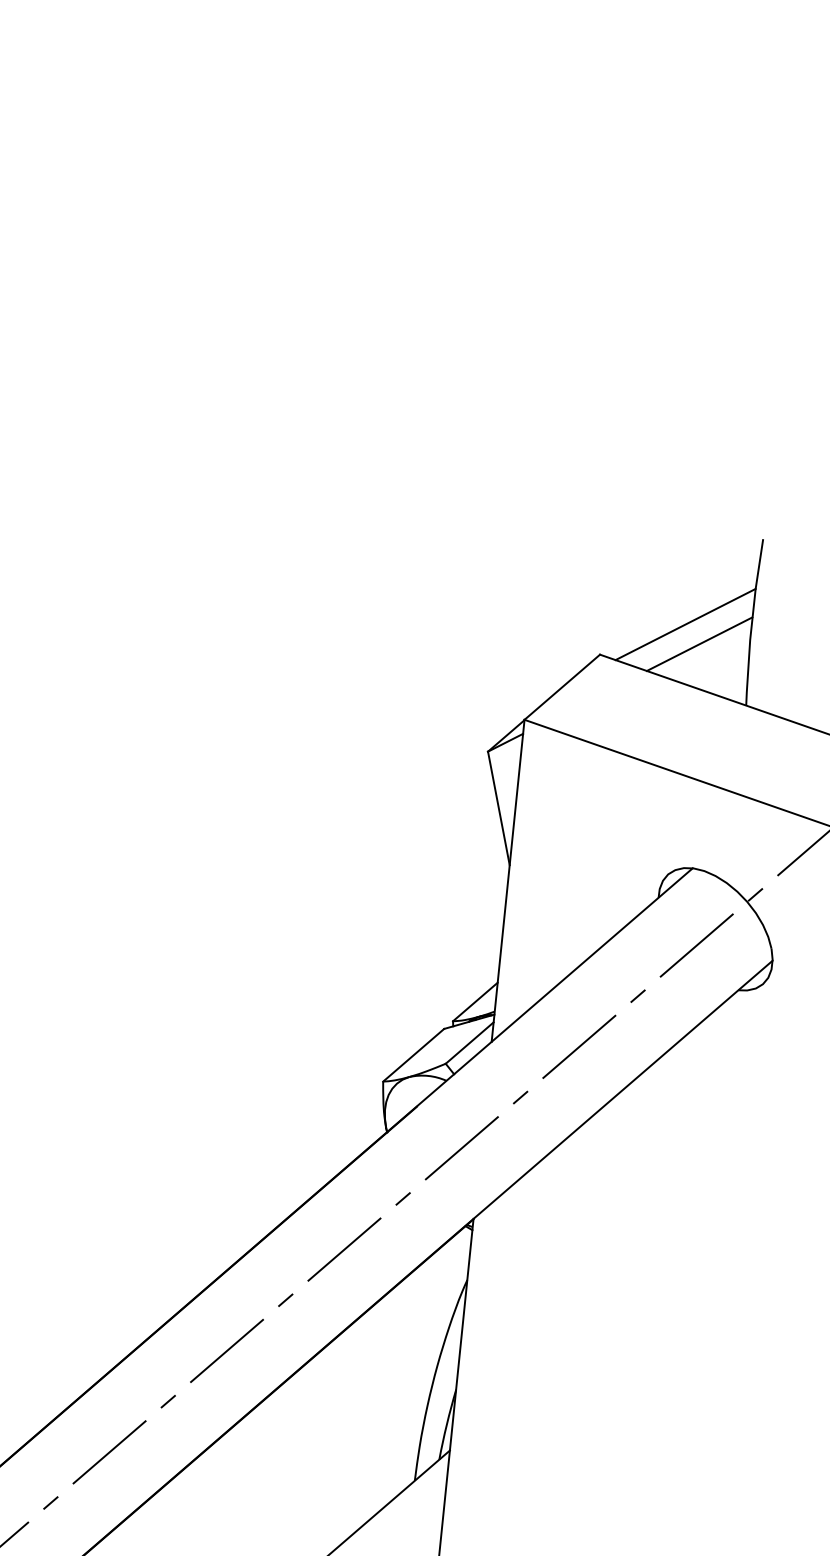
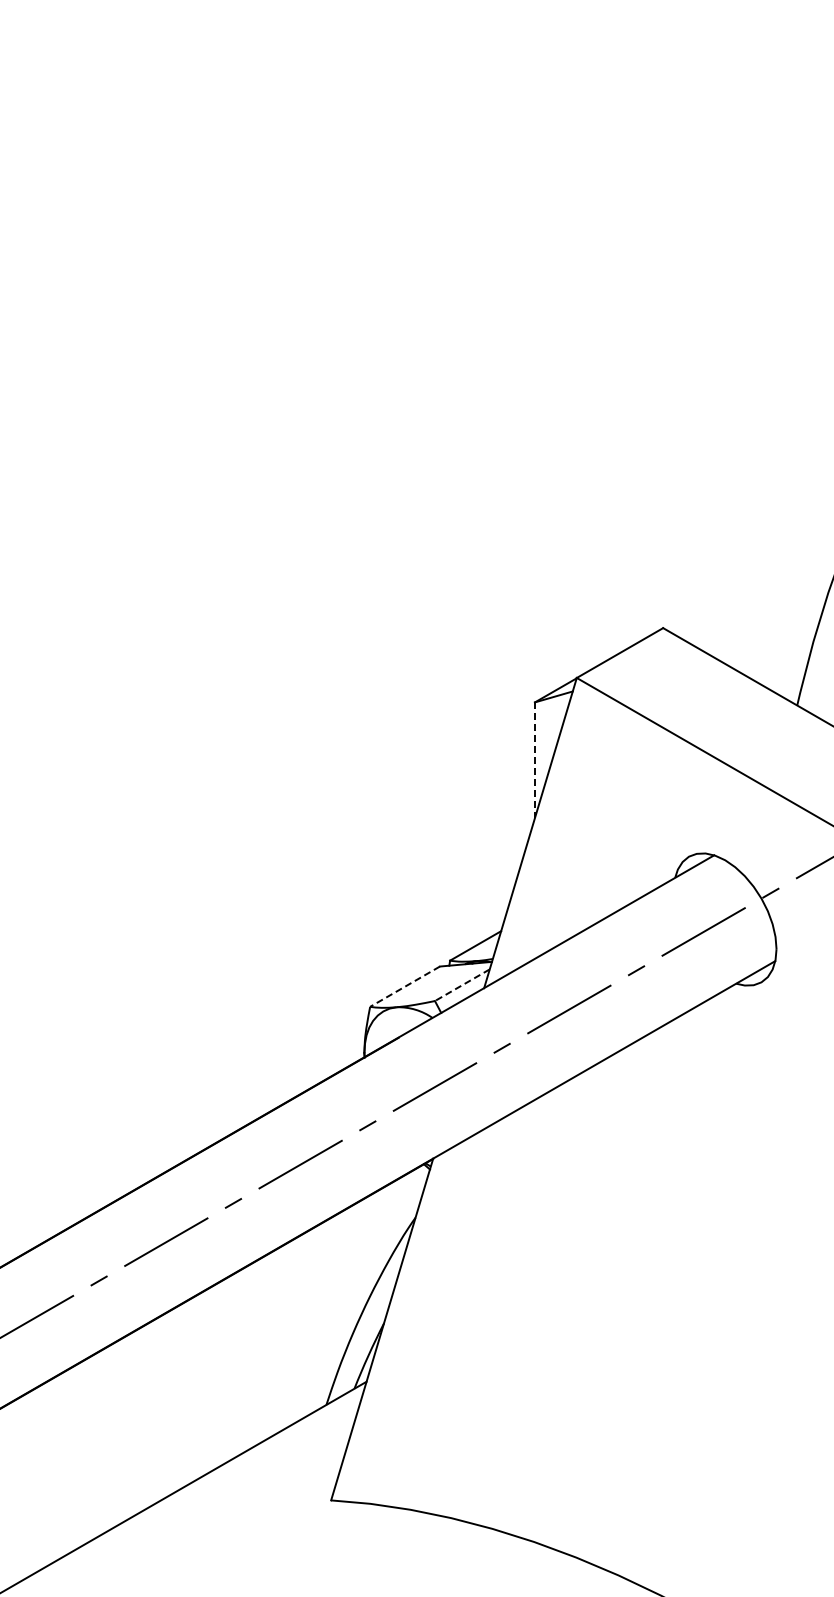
line: (685, 624) -> (752, 614), removed
line: (699, 644) -> (762, 636), removed
line: (498, 808) -> (534, 760), solid -> dashed
line: (469, 1043) -> (462, 985), solid -> dashed
line: (413, 1055) -> (404, 986), solid -> dashed

